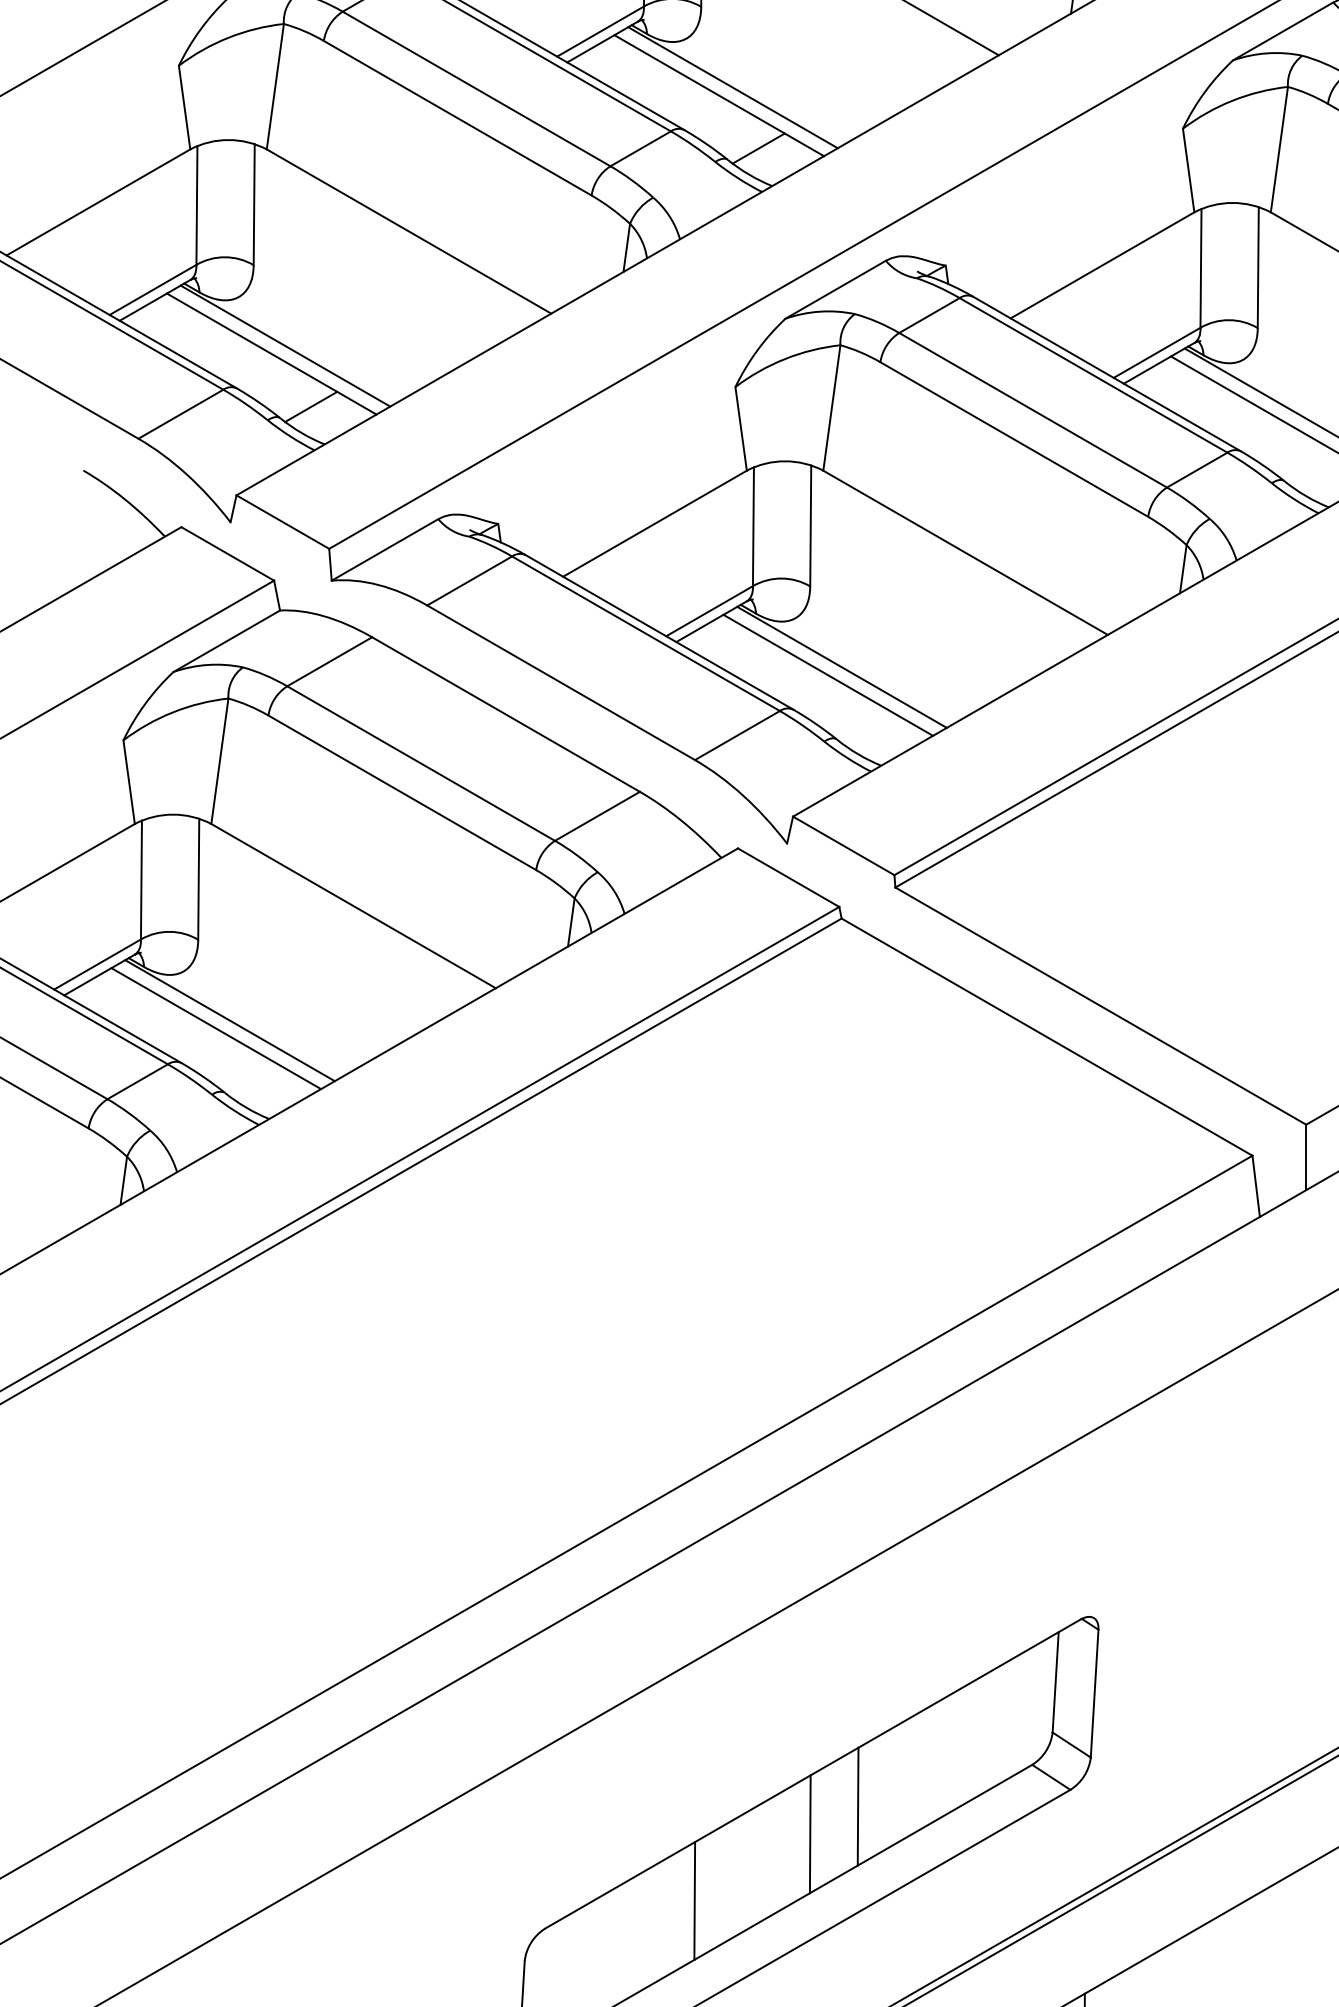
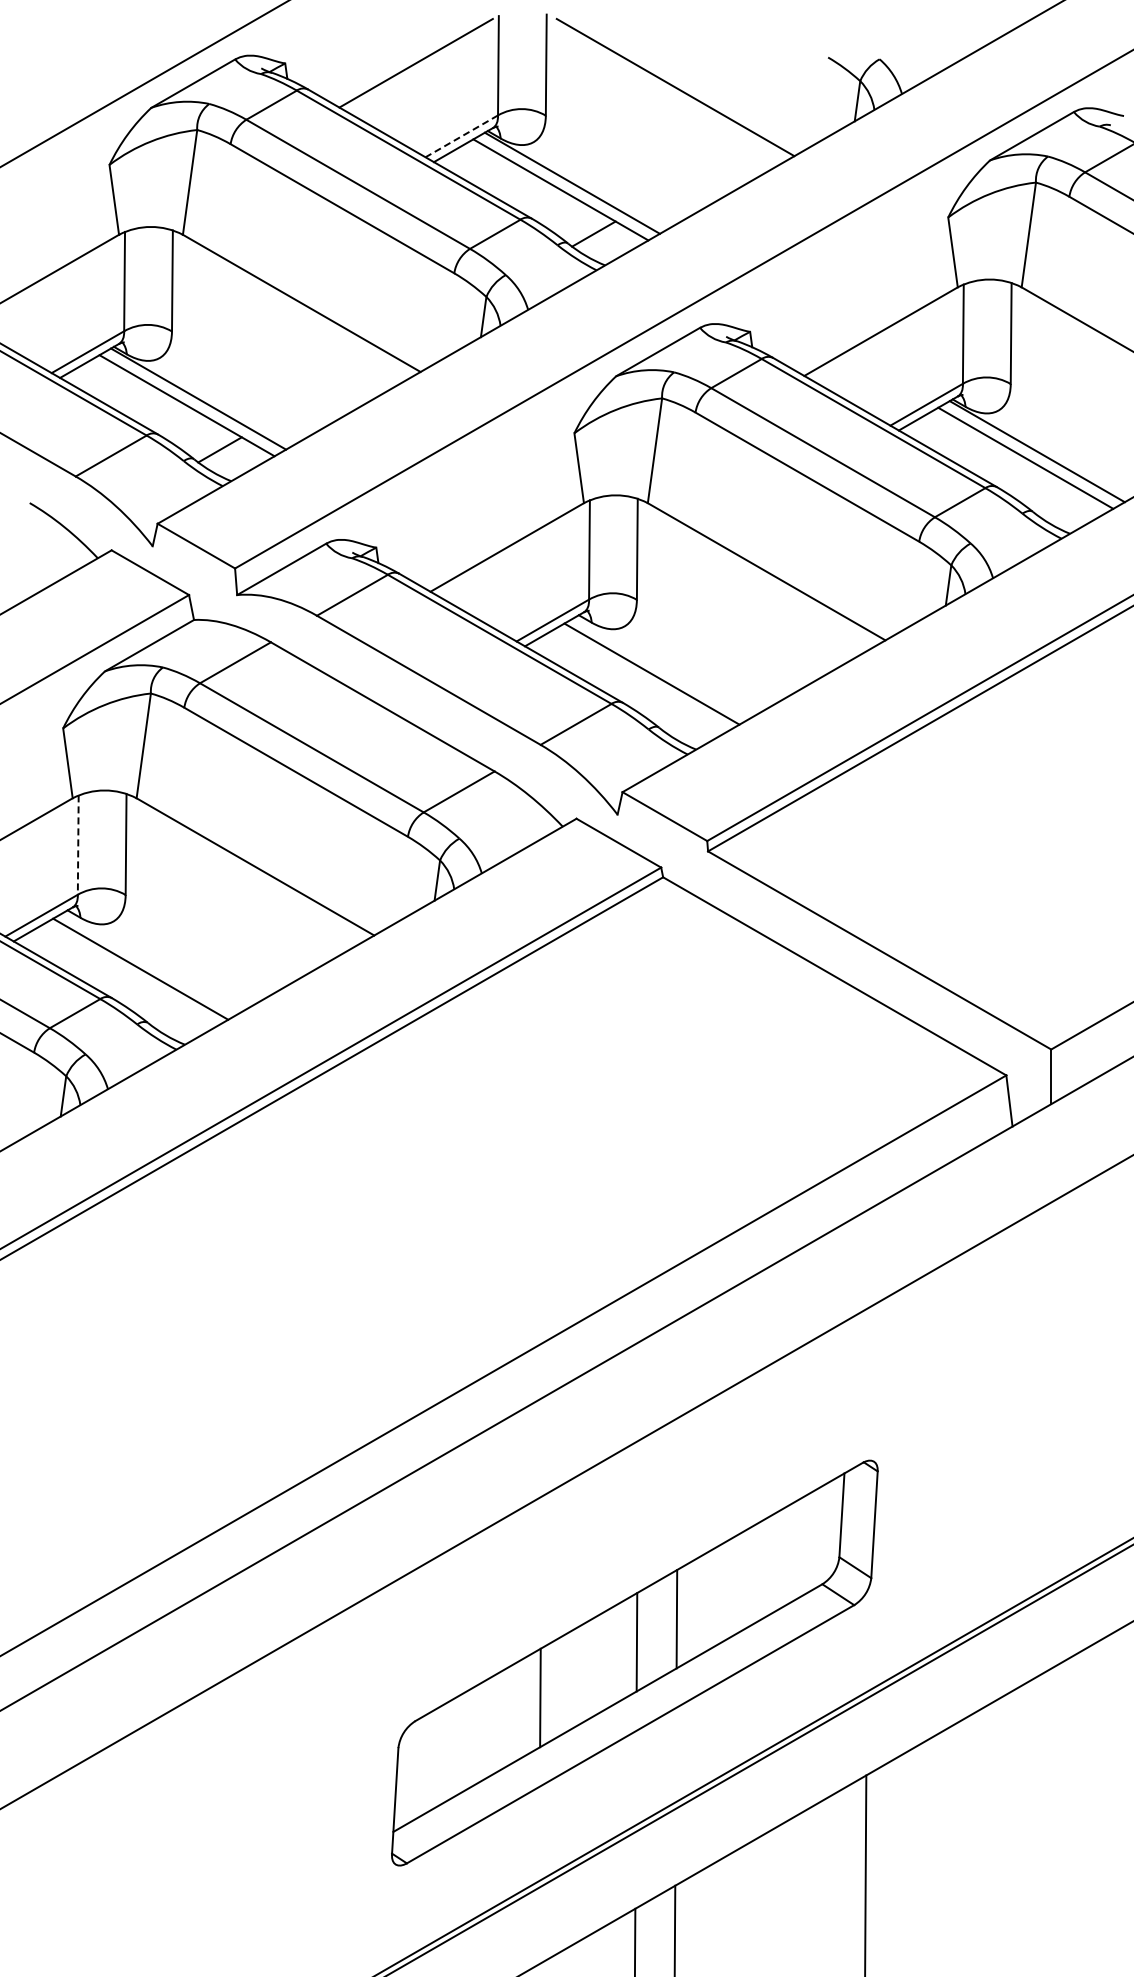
line: (600, 31) -> (461, 136), solid -> dashed
line: (842, 667) -> (663, 667), removed
line: (141, 880) -> (78, 845), solid -> dashed
line: (229, 1020) -> (151, 962), removed

